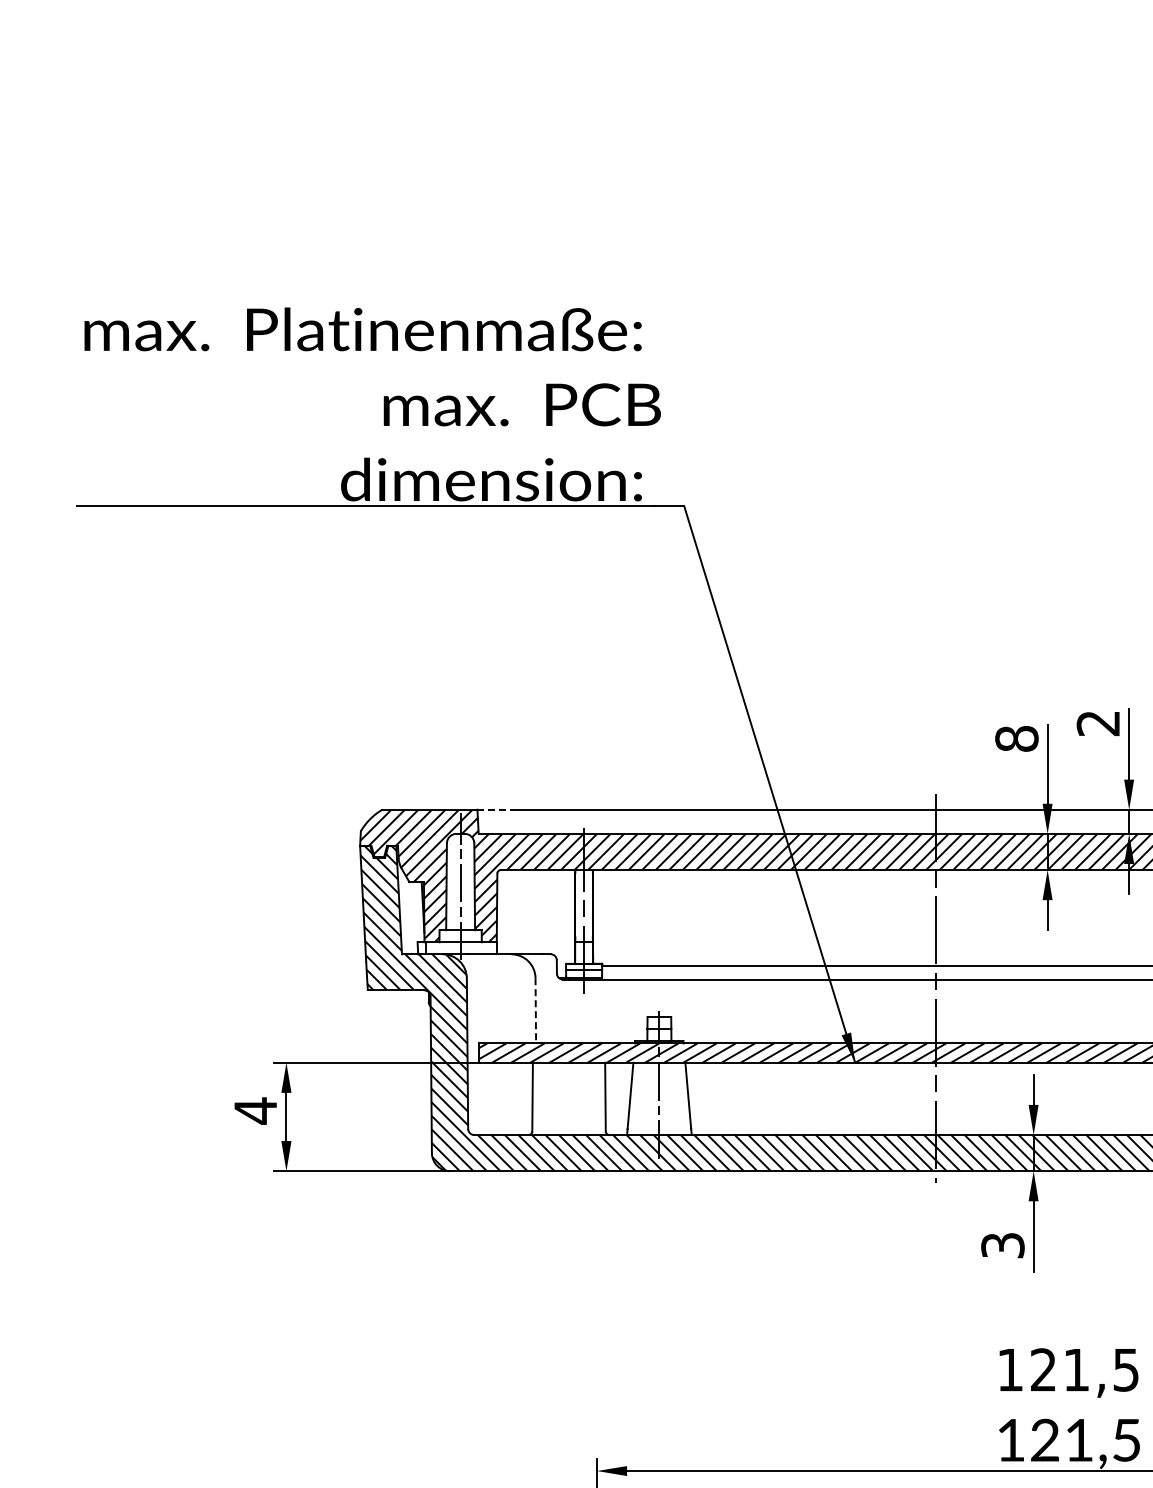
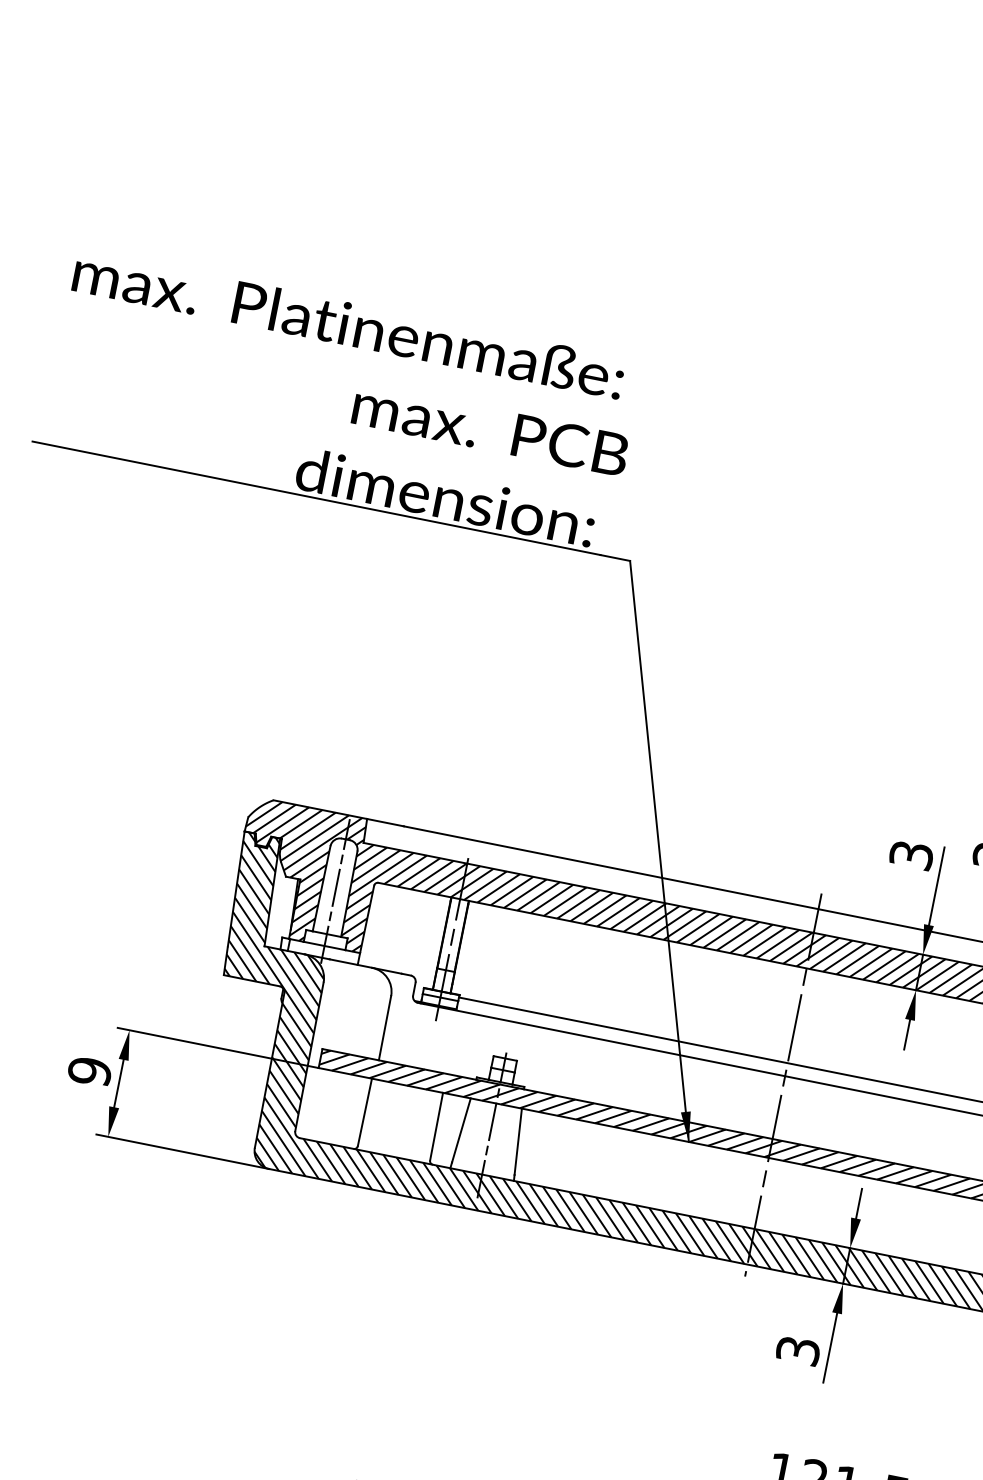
text: (1016, 738) -> (911, 854), 8 -> 3
line: (496, 809) -> (385, 822), dashed -> solid
line: (535, 1010) -> (384, 1027), dashed -> solid
text: (255, 1110) -> (89, 1071), 4 -> 9

